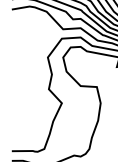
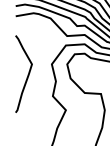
curve: (23, 68) -> (27, 75), added

